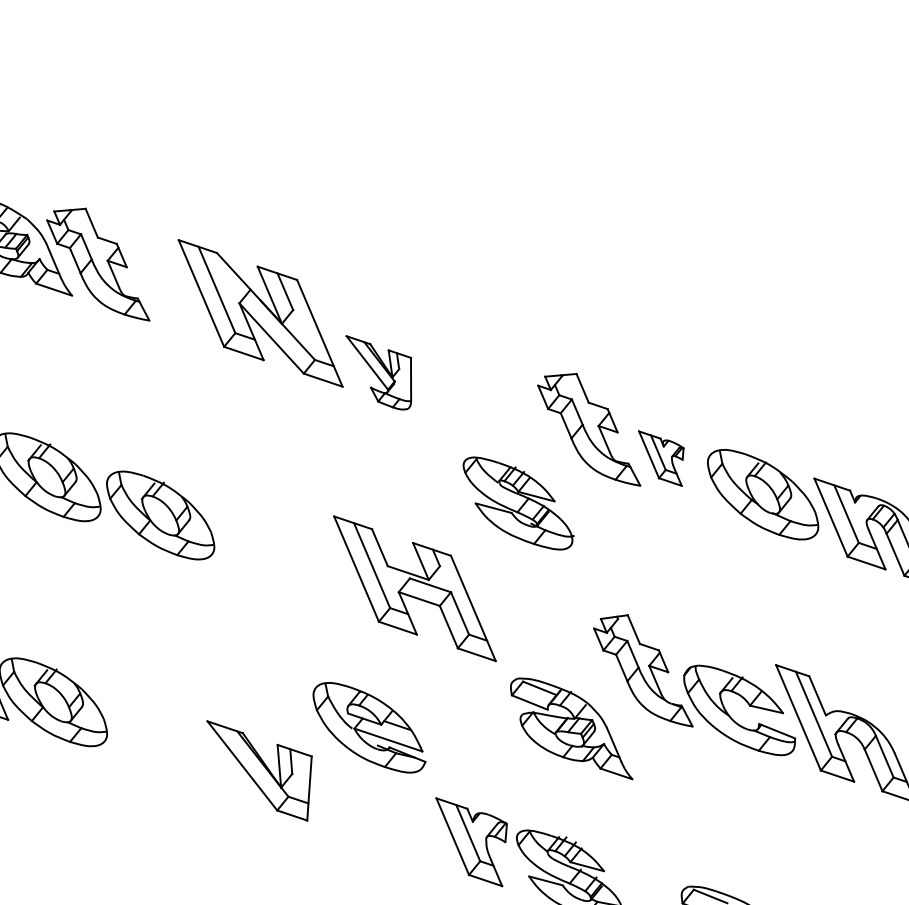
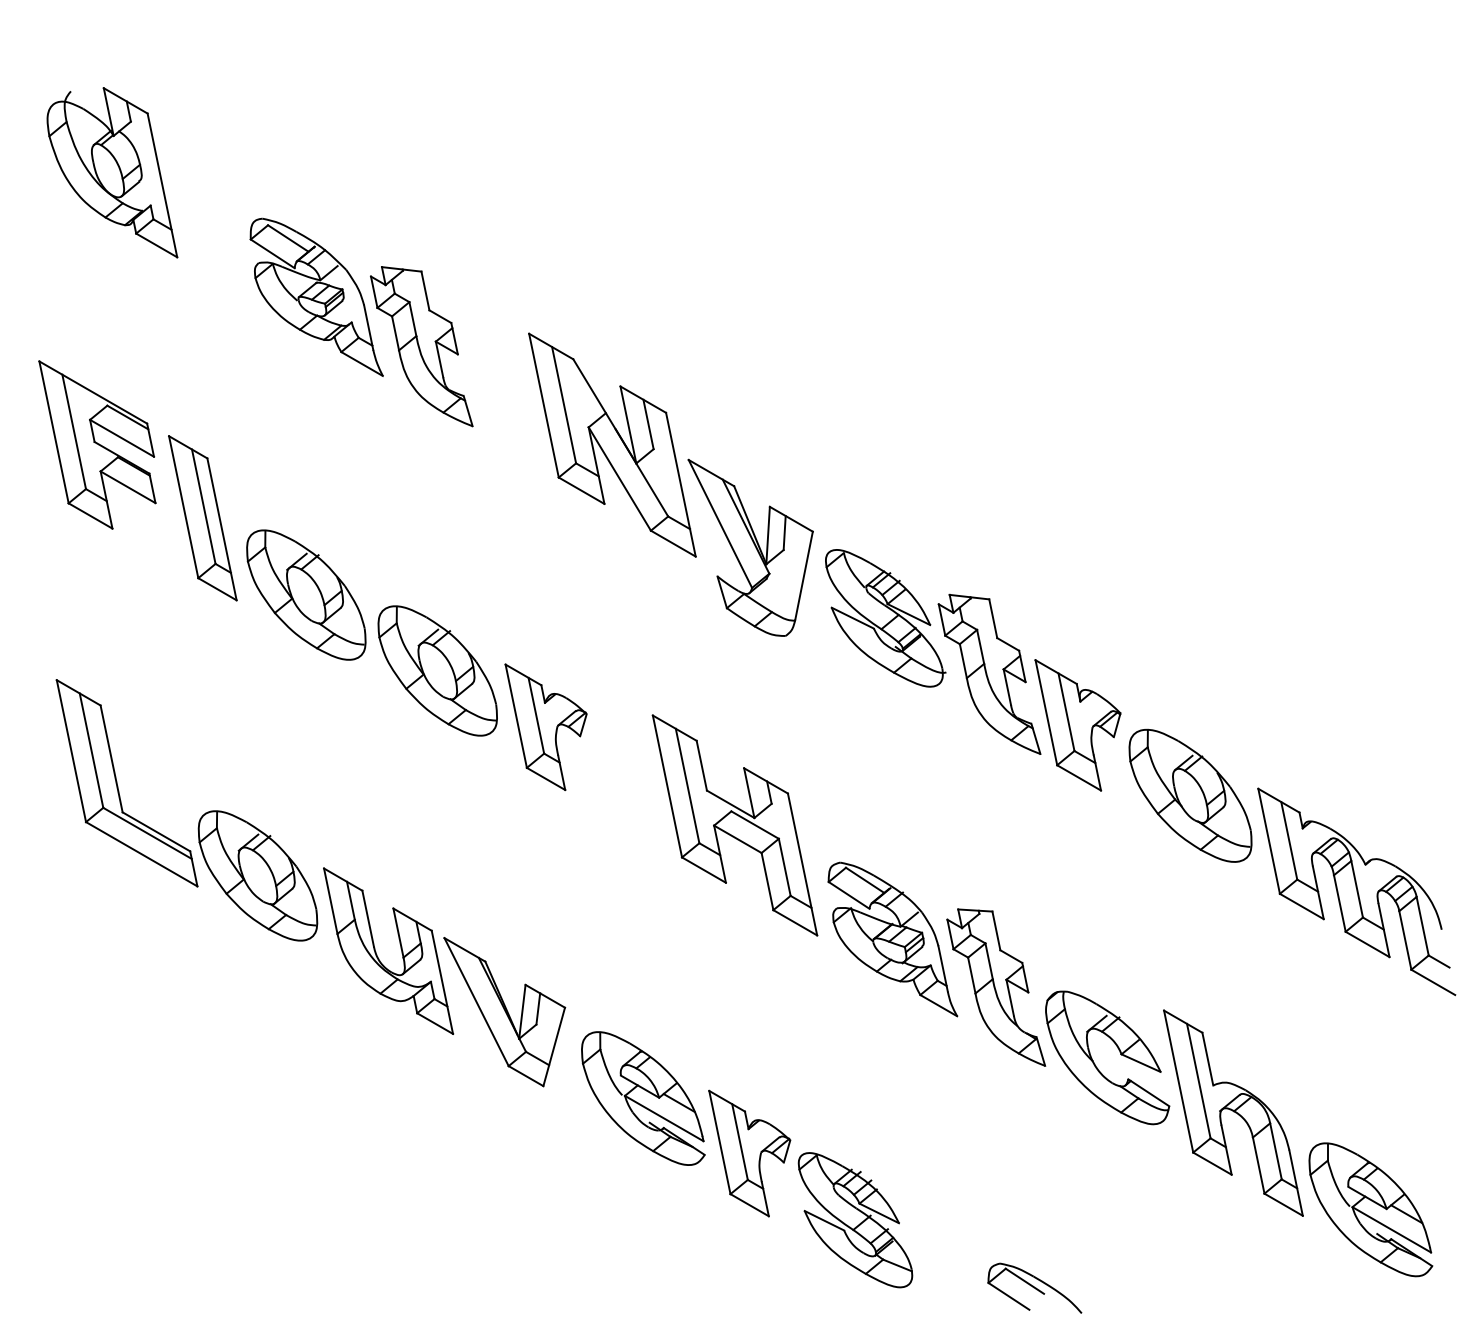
part: (383, 371) -> (750, 547), size x1.67
part: (664, 457) -> (1077, 725), size x1.67
part: (519, 503) -> (885, 618), moved
part: (252, 542) -> (545, 727), added
part: (369, 727) -> (643, 1098), moved
part: (570, 729) -> (892, 939), moved
part: (158, 744) -> (377, 954), added

